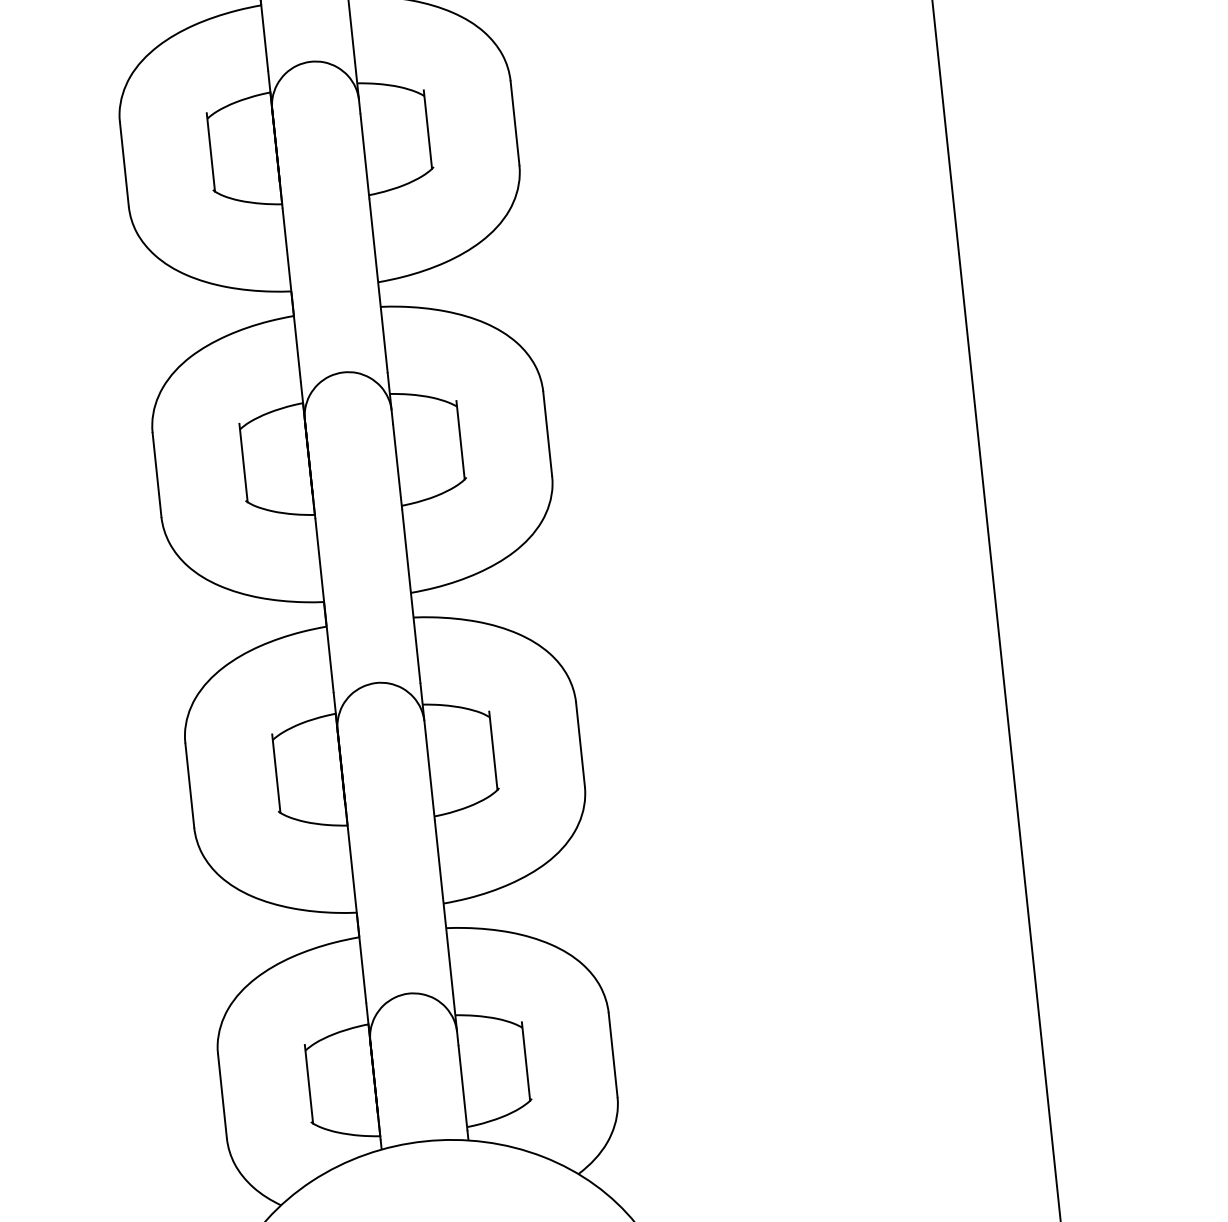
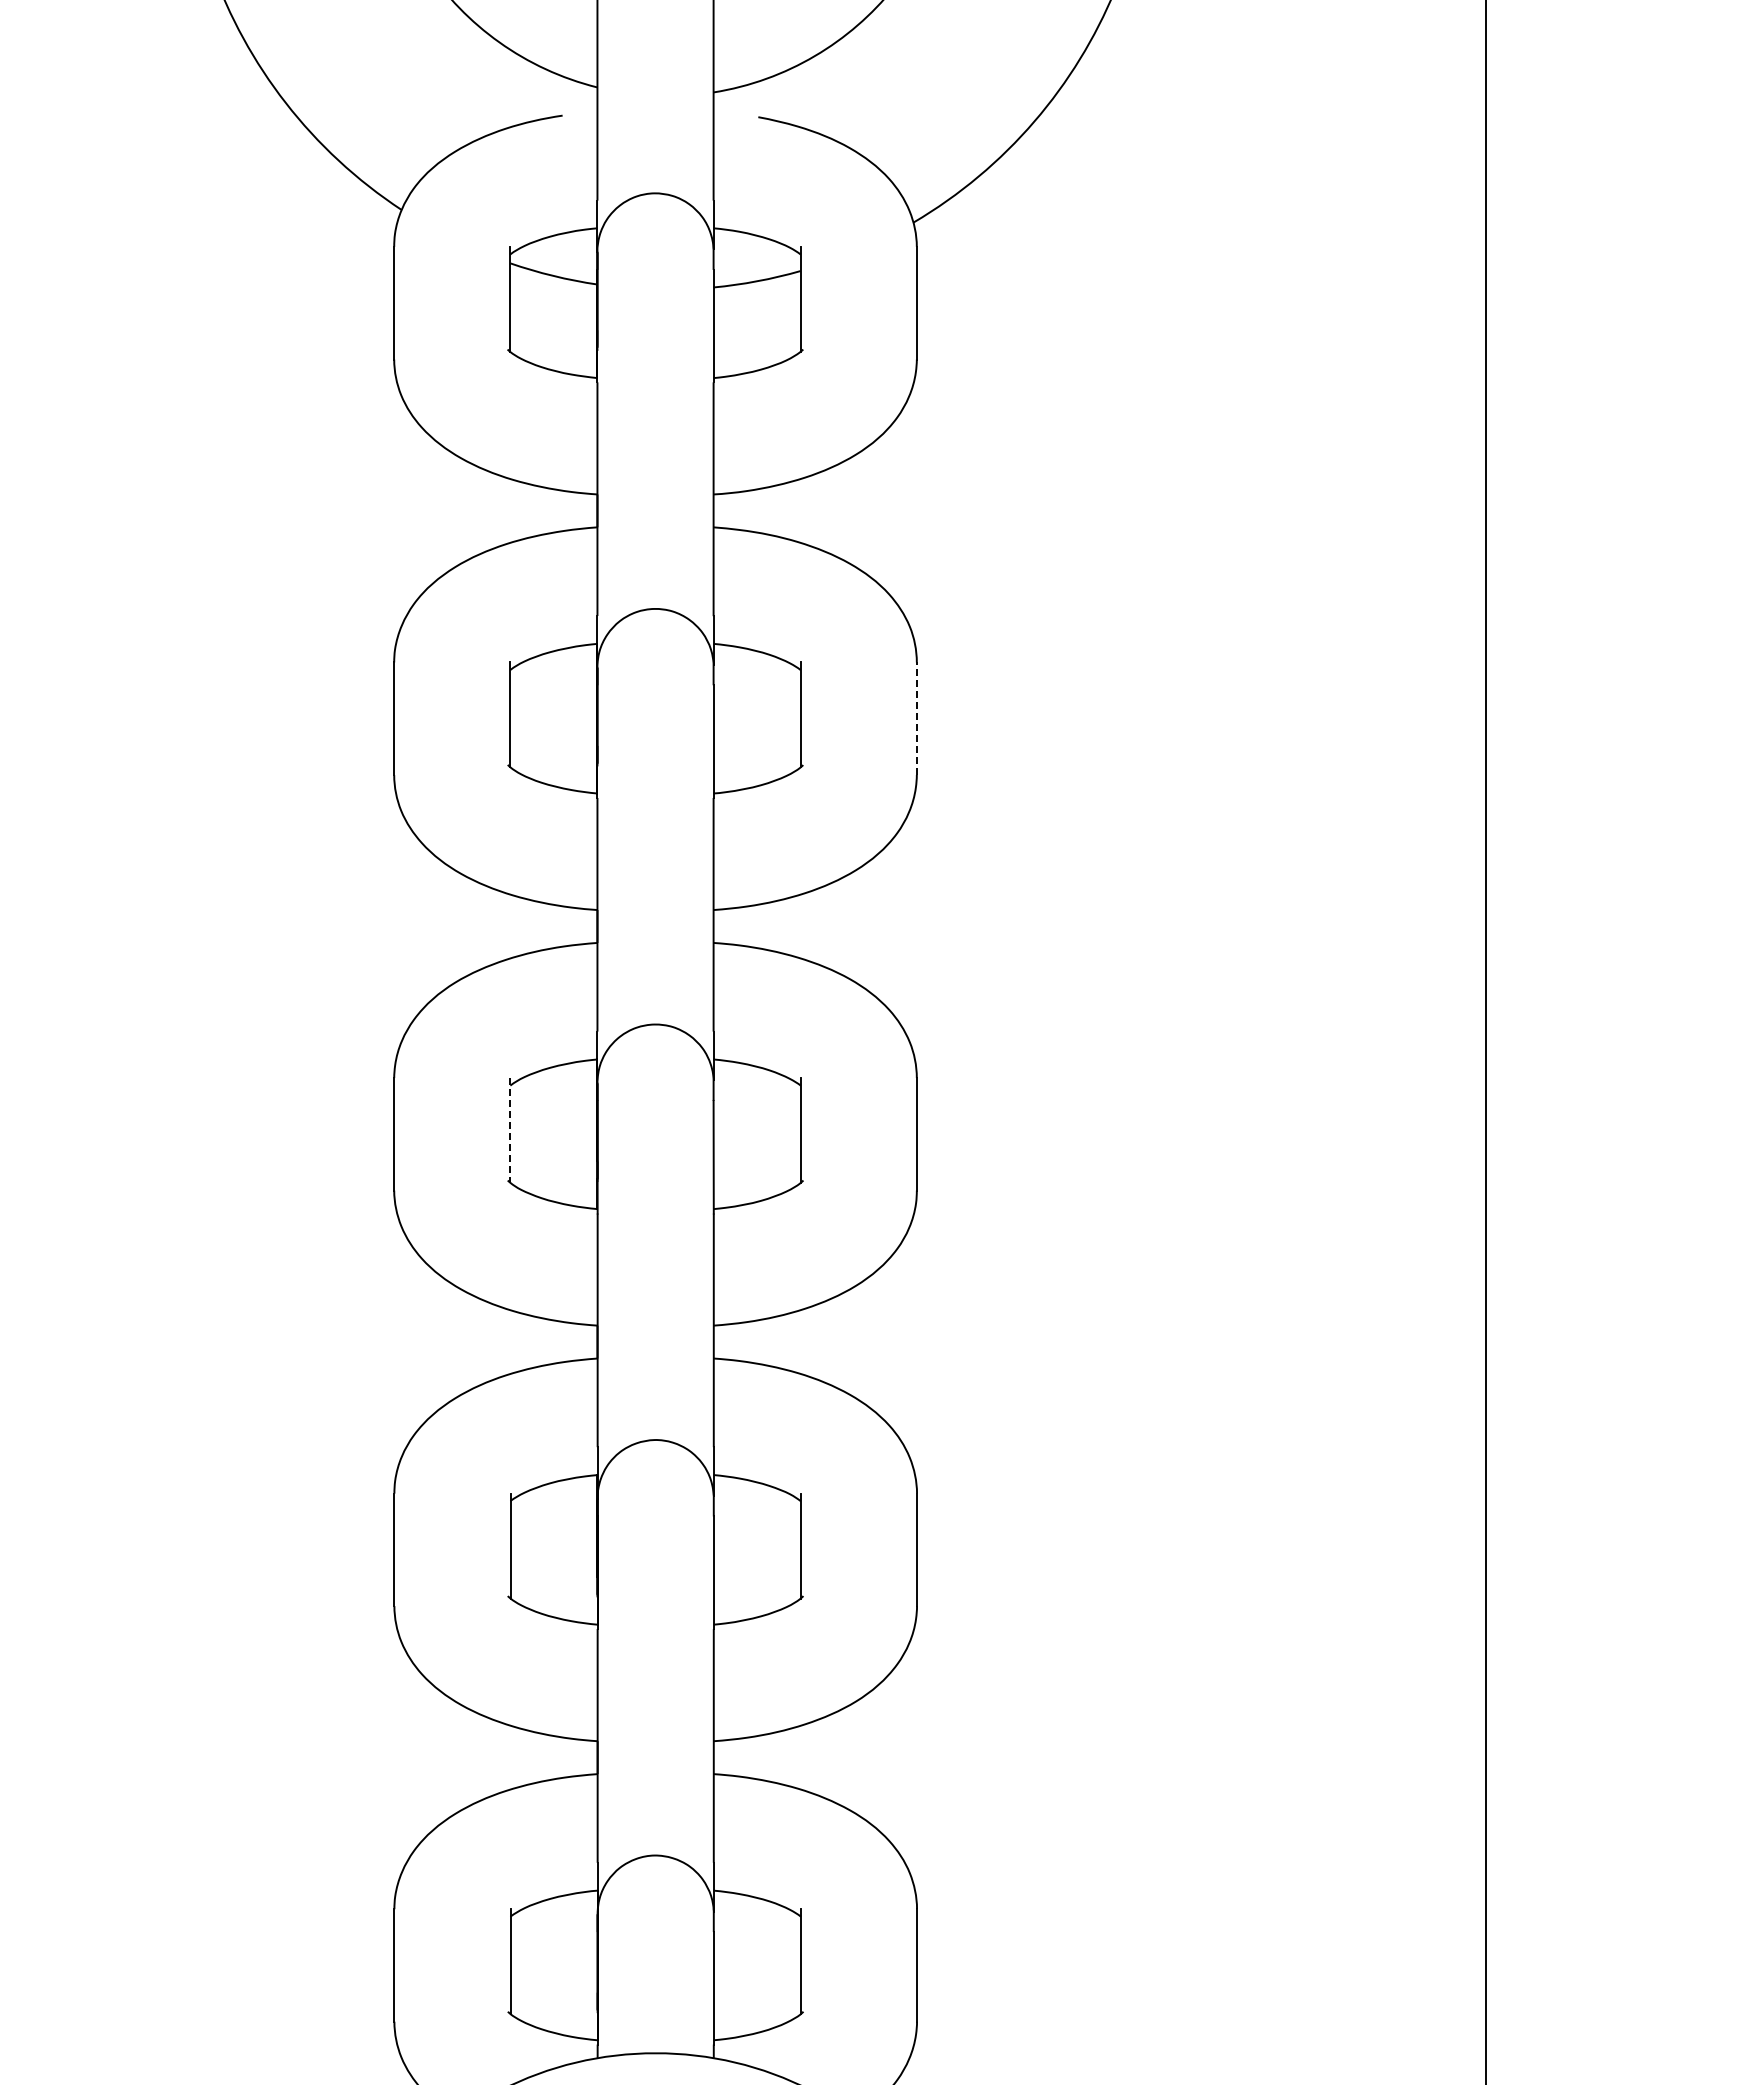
line: (514, 123) -> (916, 718), solid -> dashed
line: (243, 463) -> (510, 1131), solid -> dashed

